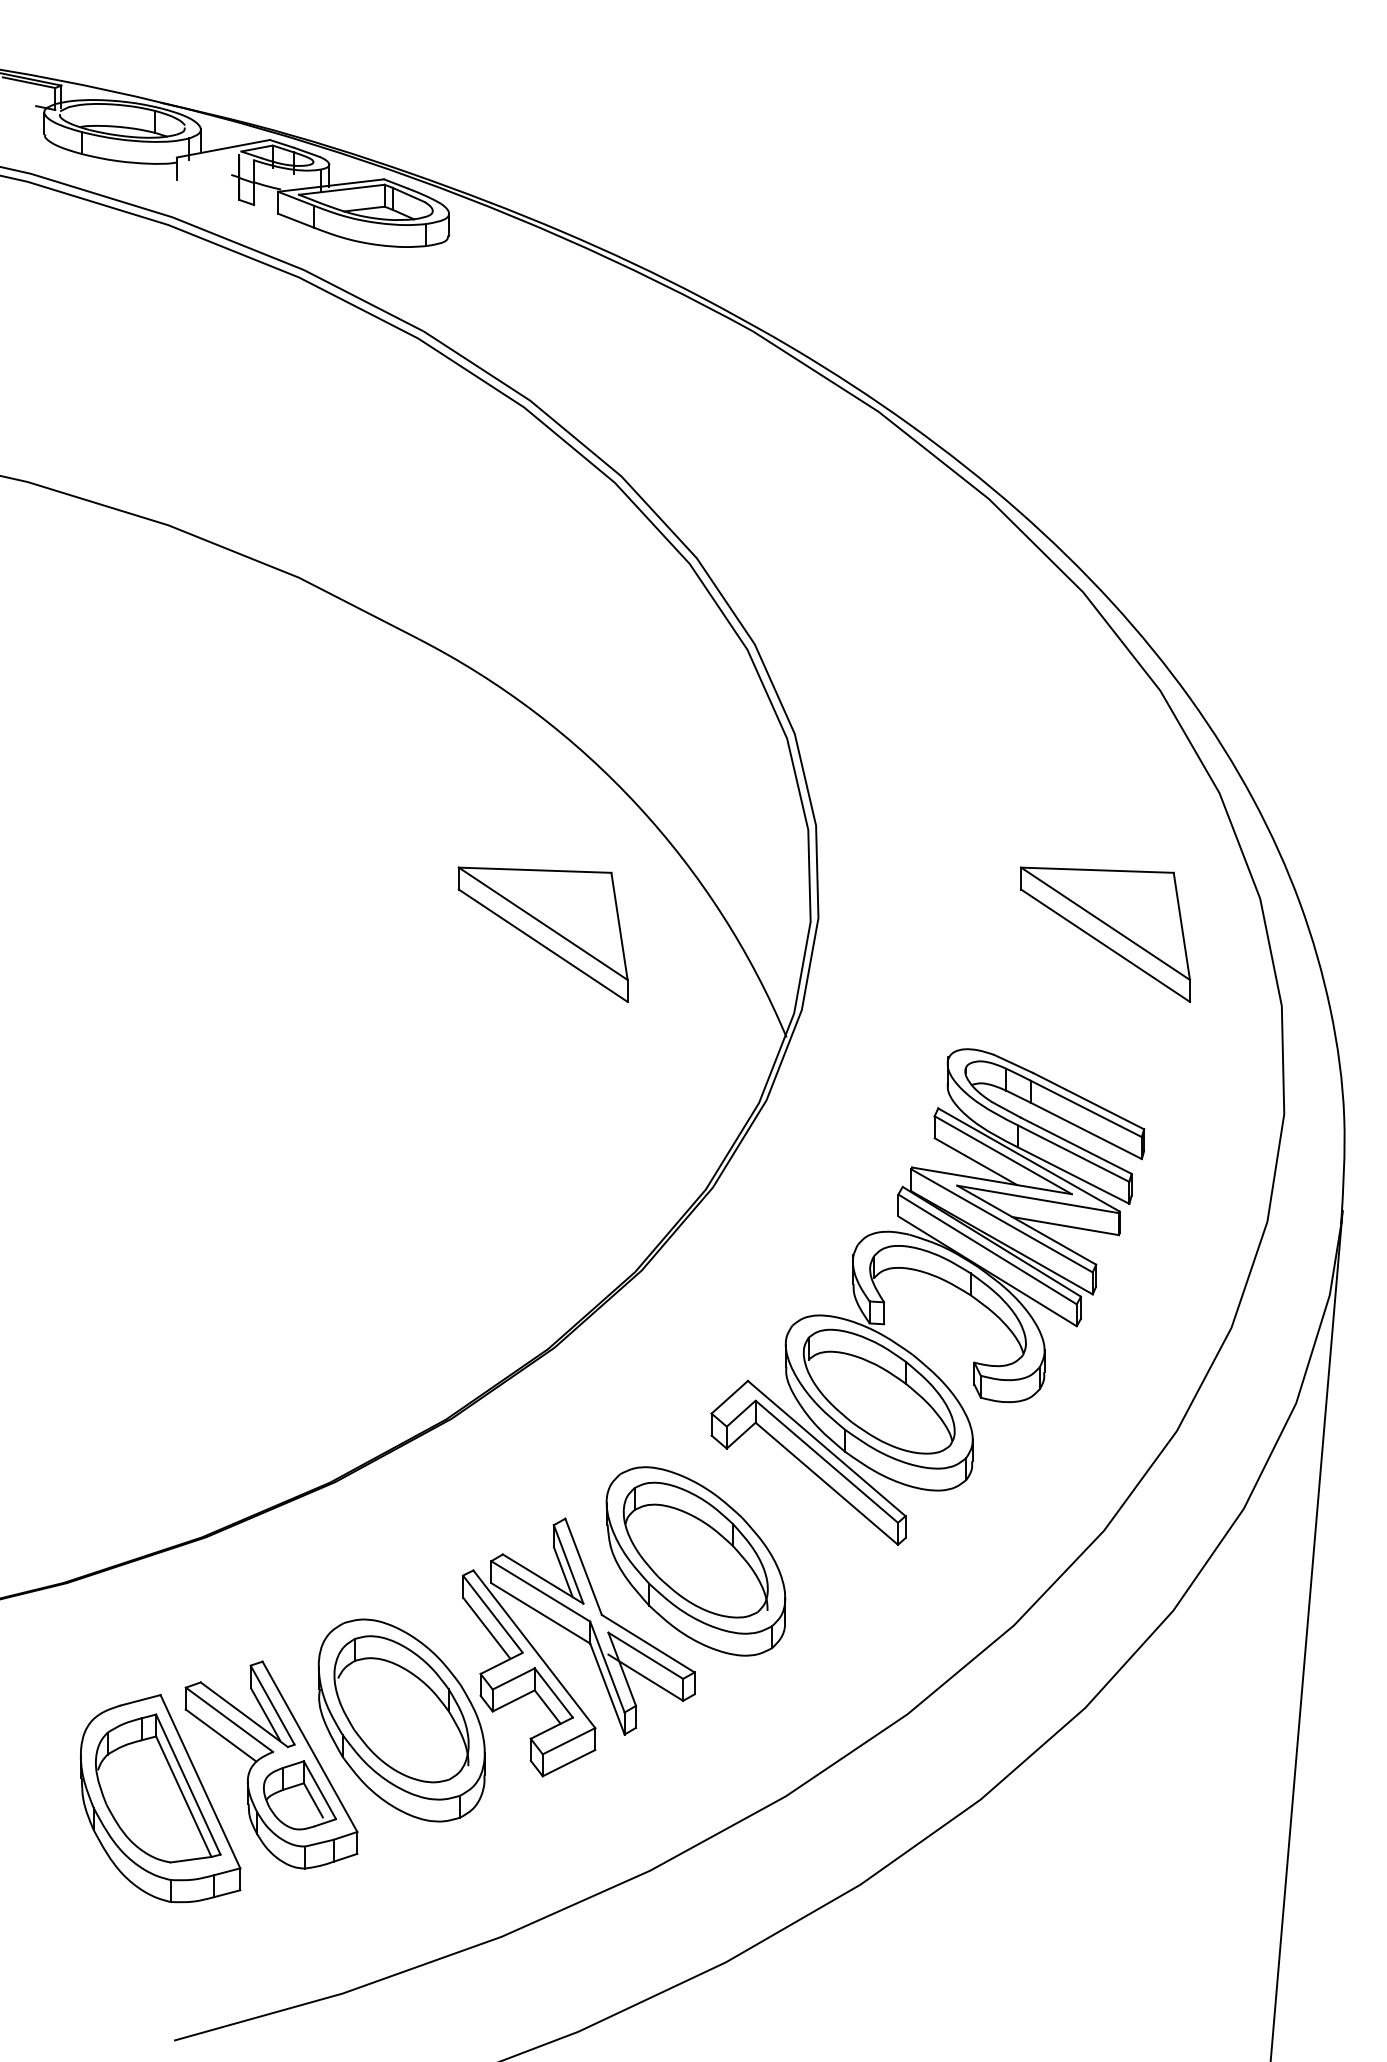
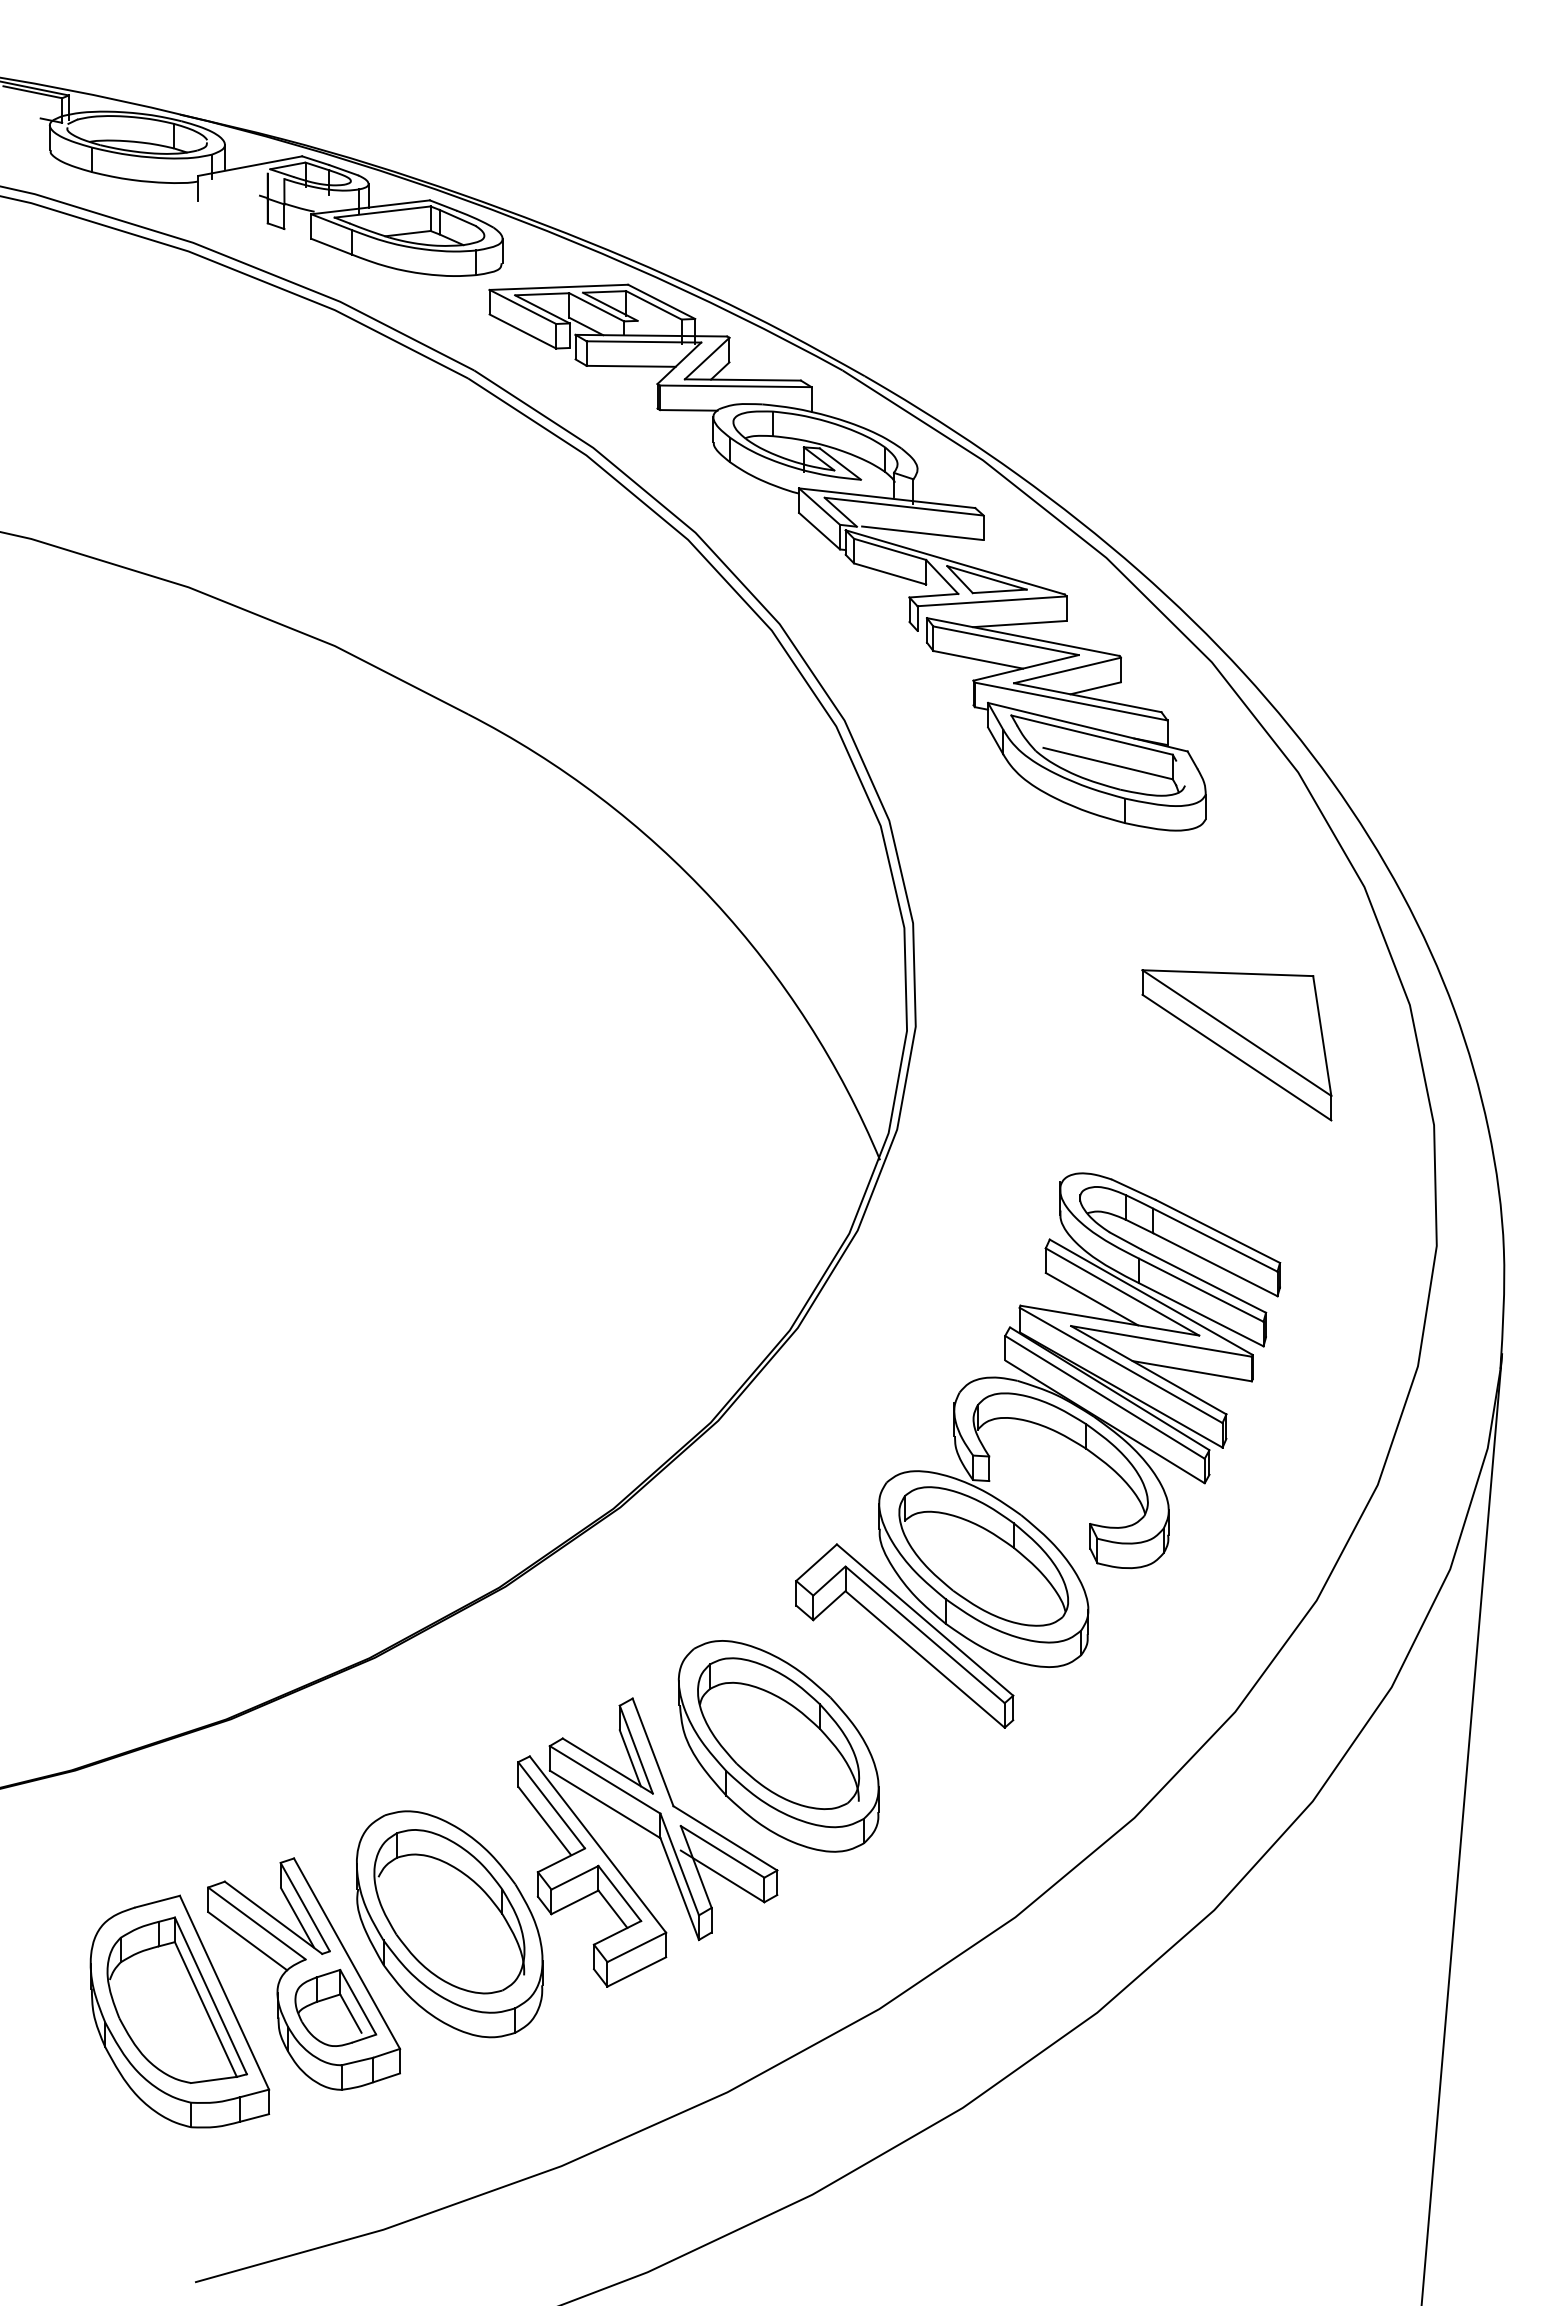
part: (757, 498) -> (847, 557), added
part: (542, 934) -> (607, 1045), removed

